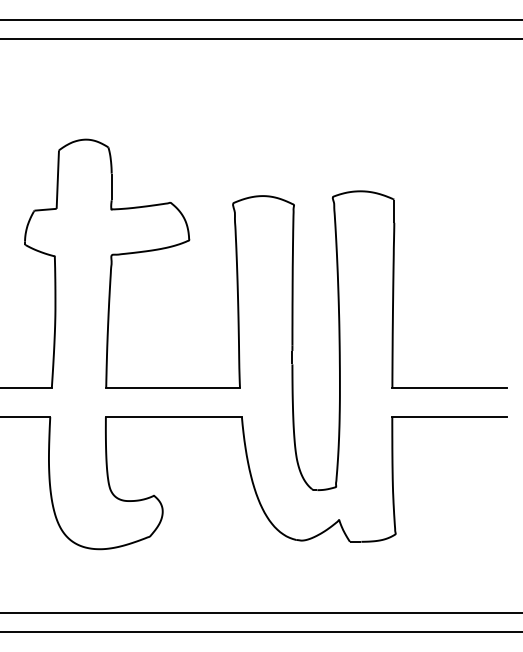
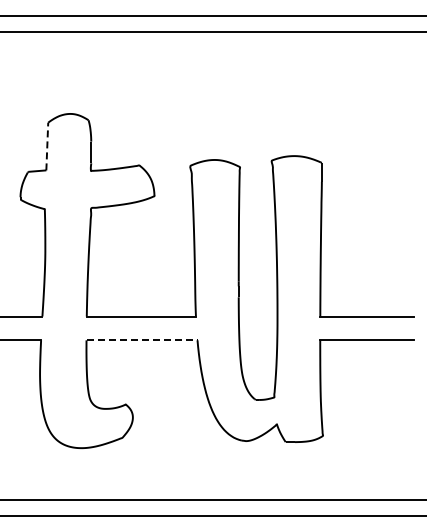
line: (58, 179) -> (47, 146), solid -> dashed
line: (174, 417) -> (142, 340), solid -> dashed

